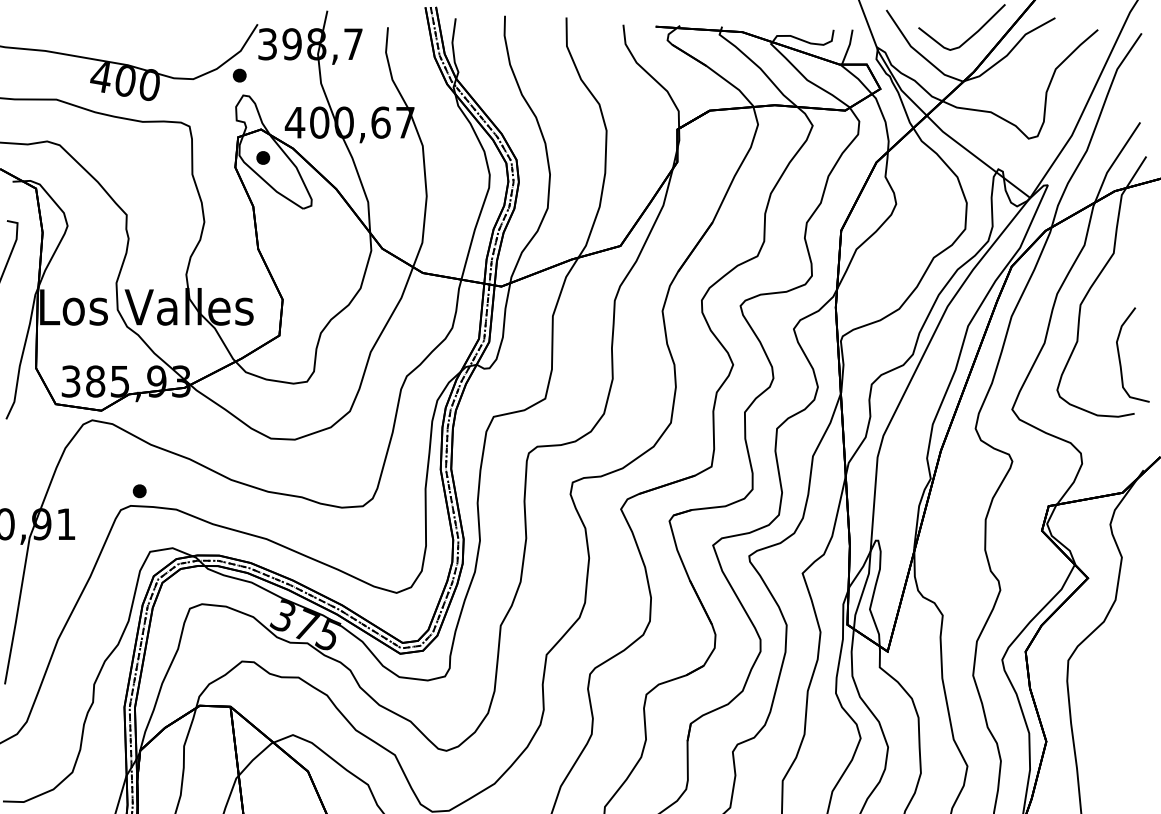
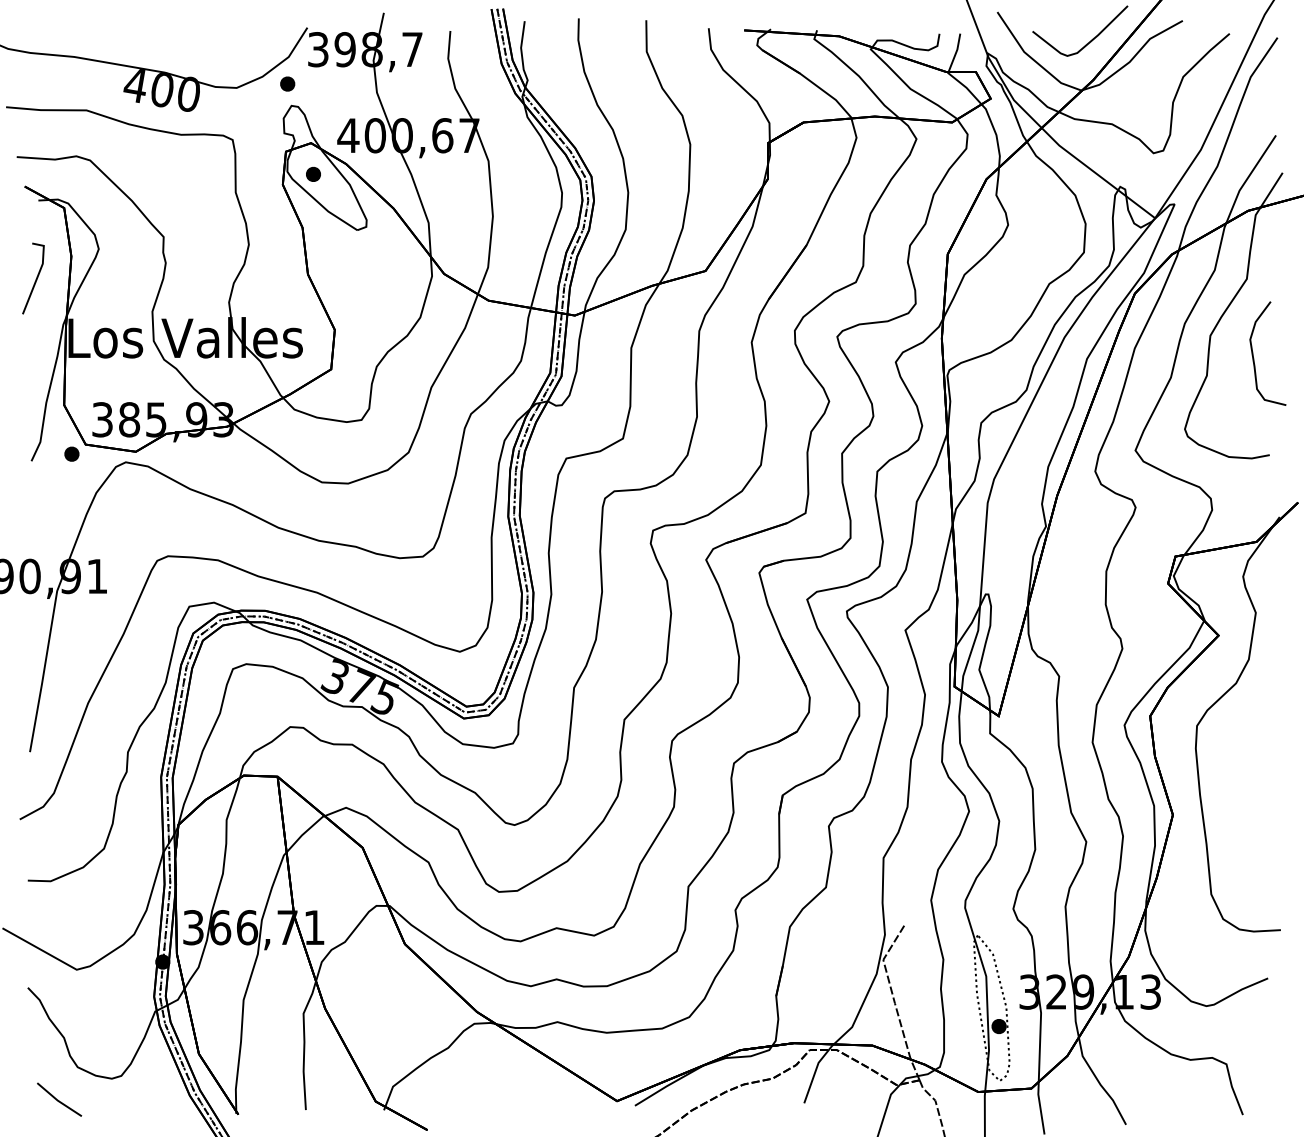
curve: (1120, 359) -> (1254, 358), moved
part: (139, 490) -> (71, 453), moved

